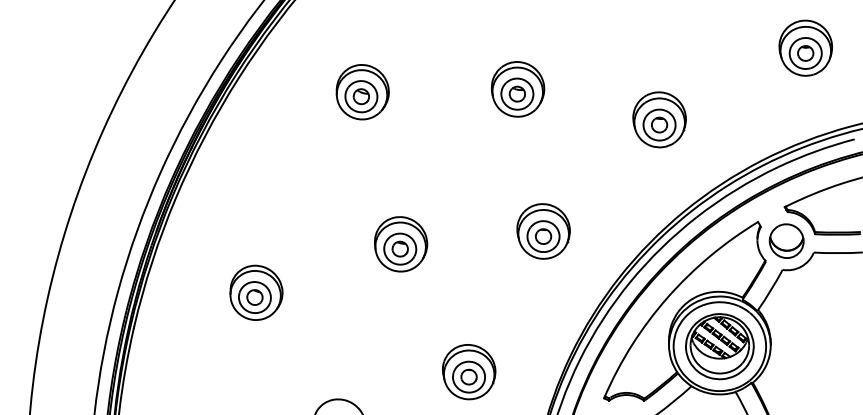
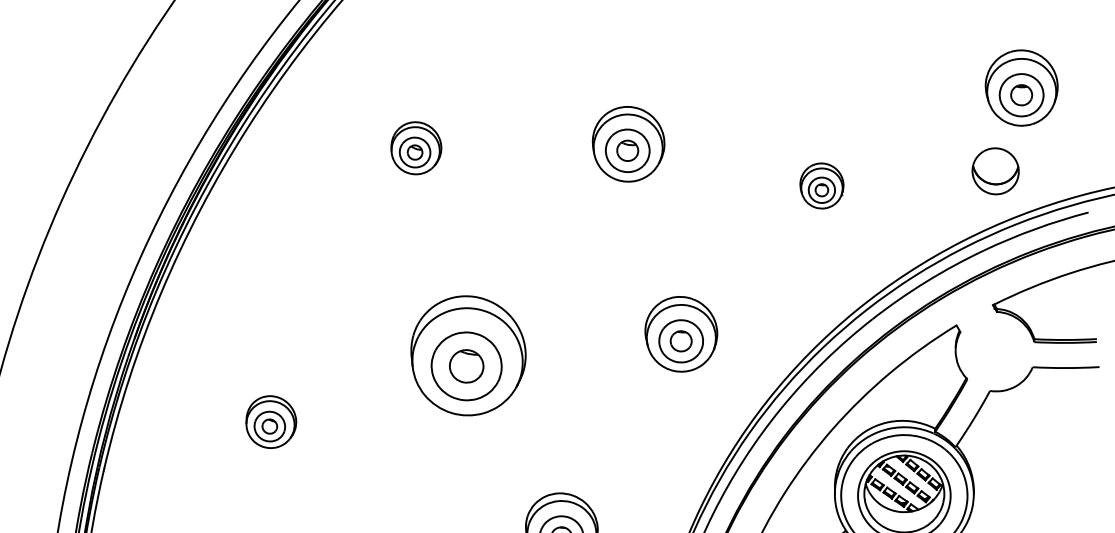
part: (362, 92) -> (416, 148), size x0.7
part: (659, 119) -> (821, 185), size x0.6
part: (543, 231) -> (681, 334), moved
part: (786, 240) -> (995, 170), moved
part: (401, 244) -> (469, 356), size x1.6
part: (256, 292) -> (271, 421), size x0.7

